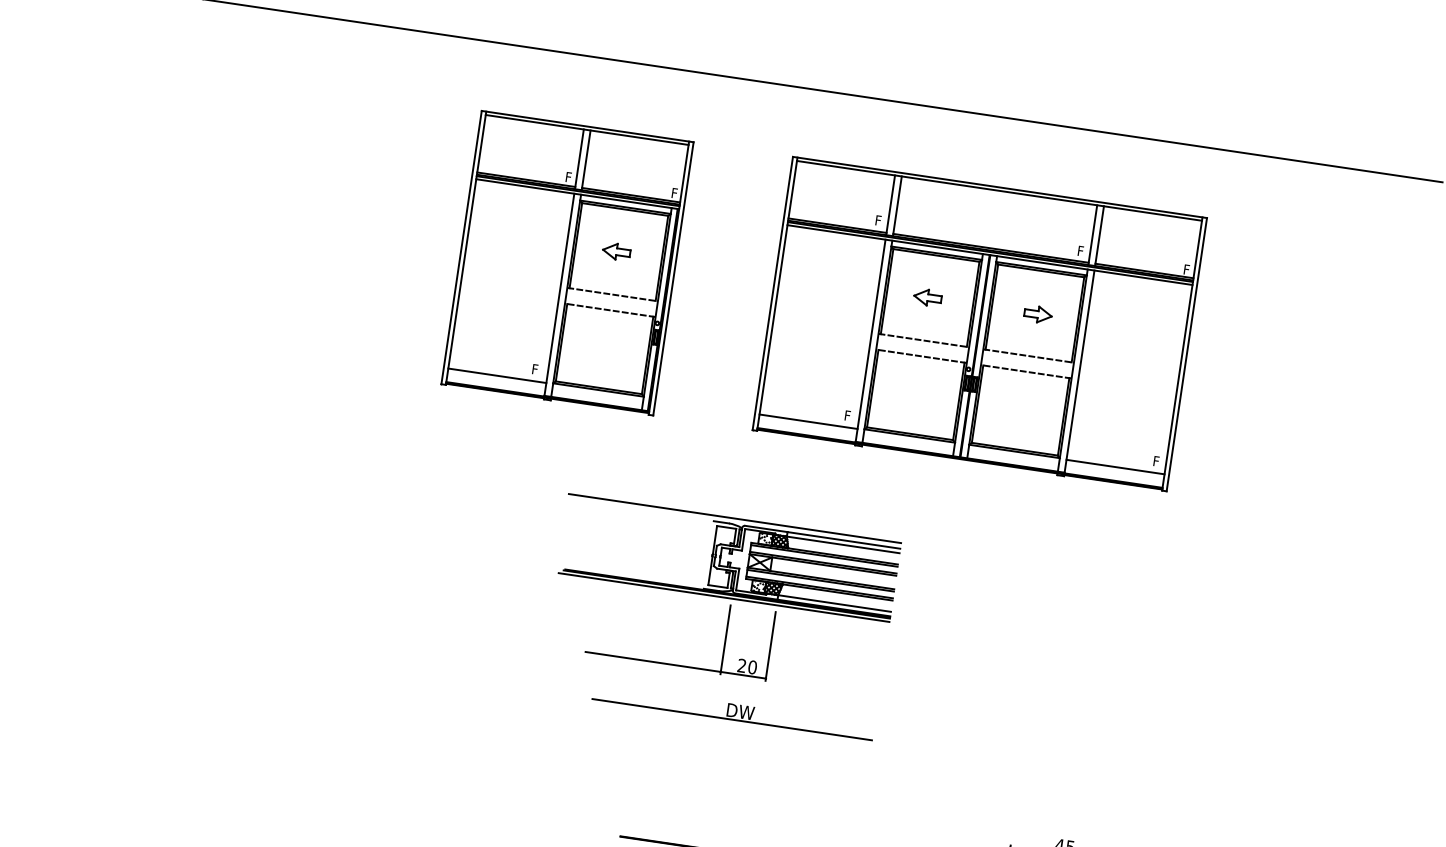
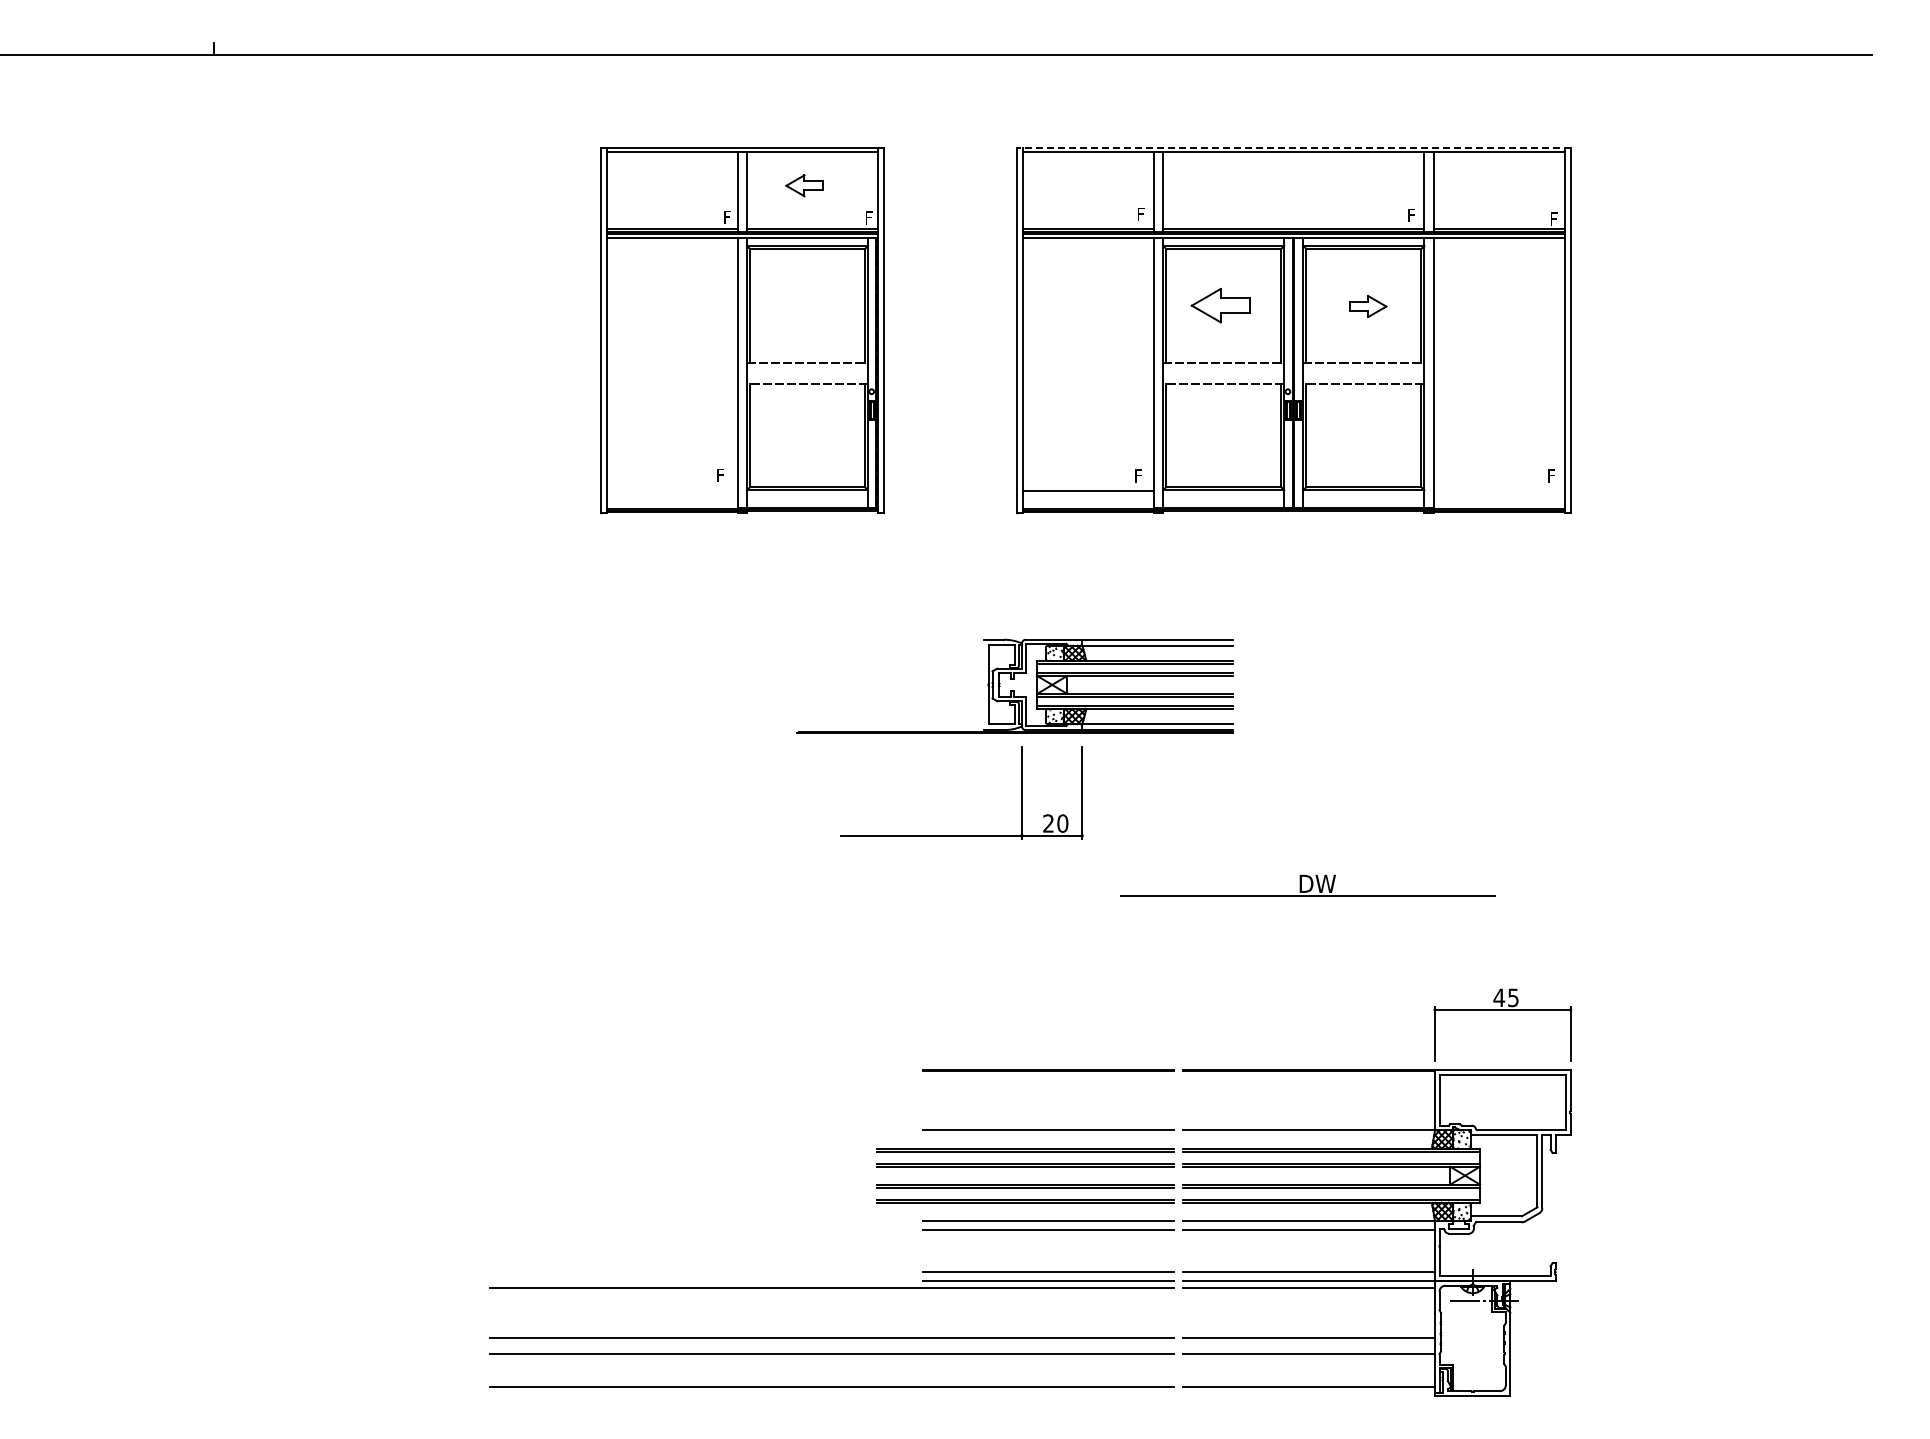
line: (999, 187) -> (1293, 147), solid -> dashed
part: (616, 251) -> (804, 185), moved
part: (927, 297) -> (1220, 305), size x1.6
line: (496, 375) -> (671, 491), removed
line: (1115, 467) -> (1498, 491), removed
line: (734, 518) -> (1010, 632), removed
line: (723, 597) -> (1011, 737), removed
part: (732, 711) -> (1307, 885), moved

